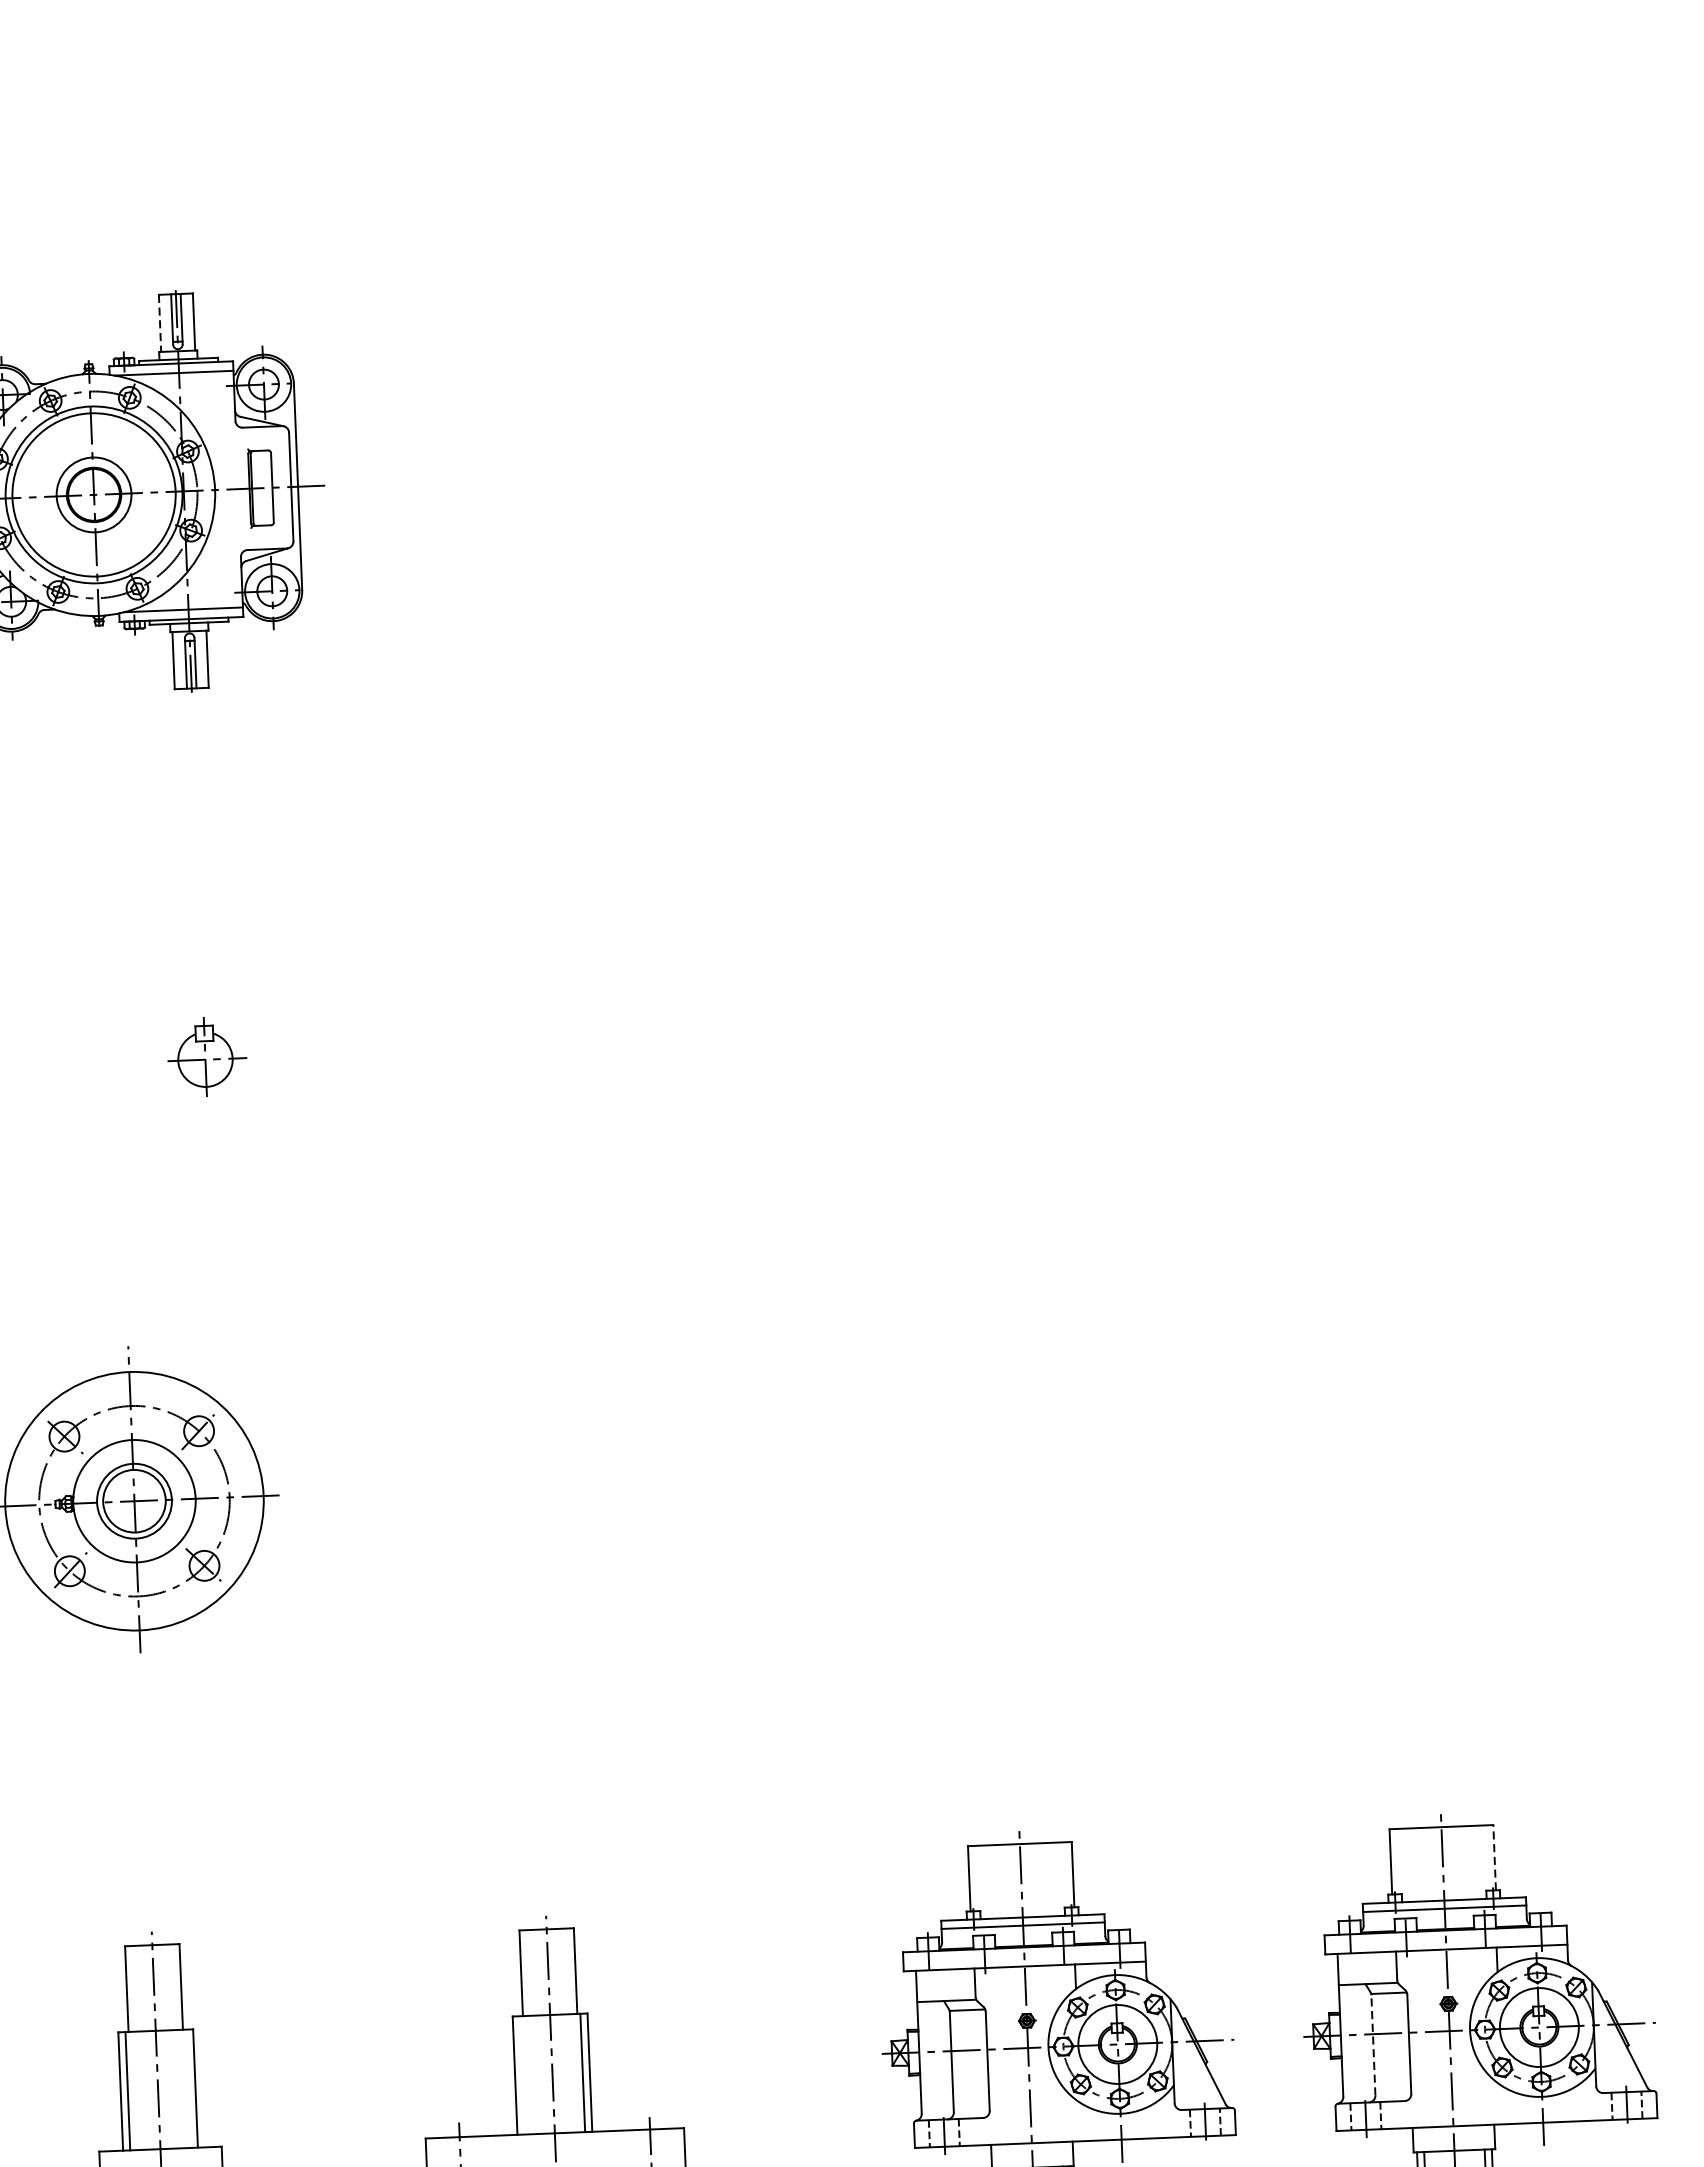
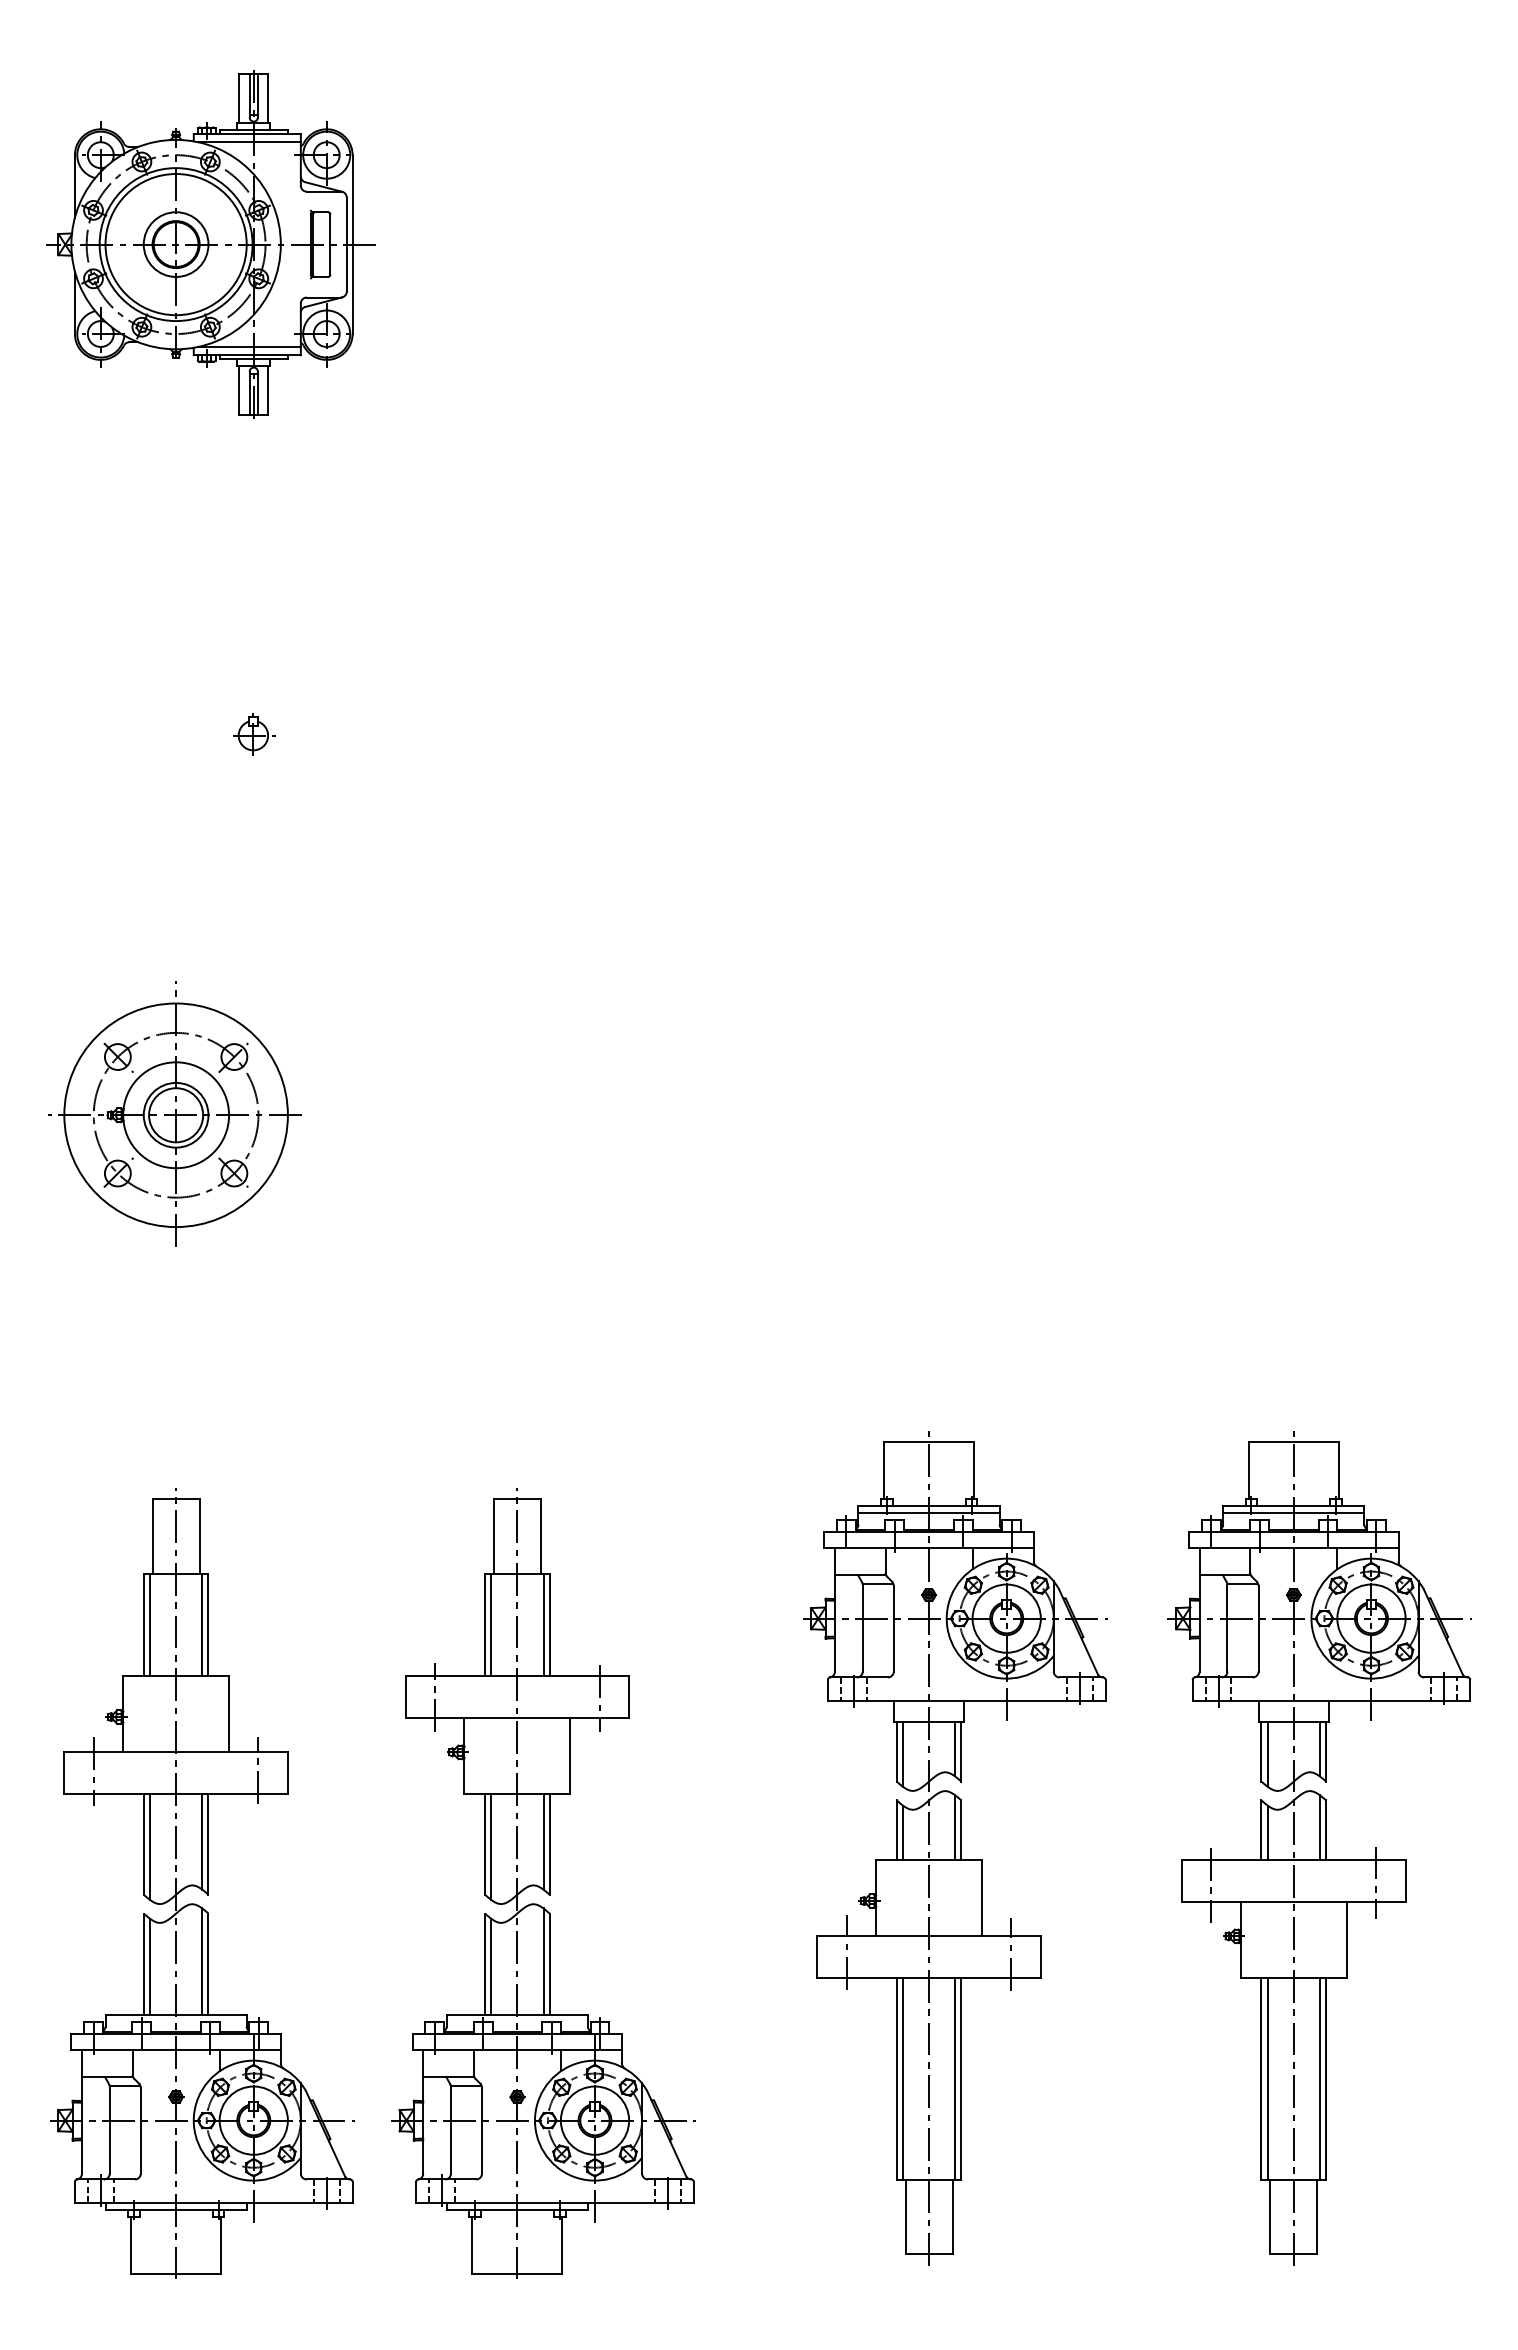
line: (160, 323) -> (239, 98), dashed -> solid
part: (207, 1057) -> (254, 734), size x0.62
line: (1494, 1856) -> (1338, 1469), dashed -> solid
line: (1373, 2044) -> (1227, 1627), dashed -> solid
line: (522, 2075) -> (491, 1624), added
line: (188, 2088) -> (202, 1624), added

